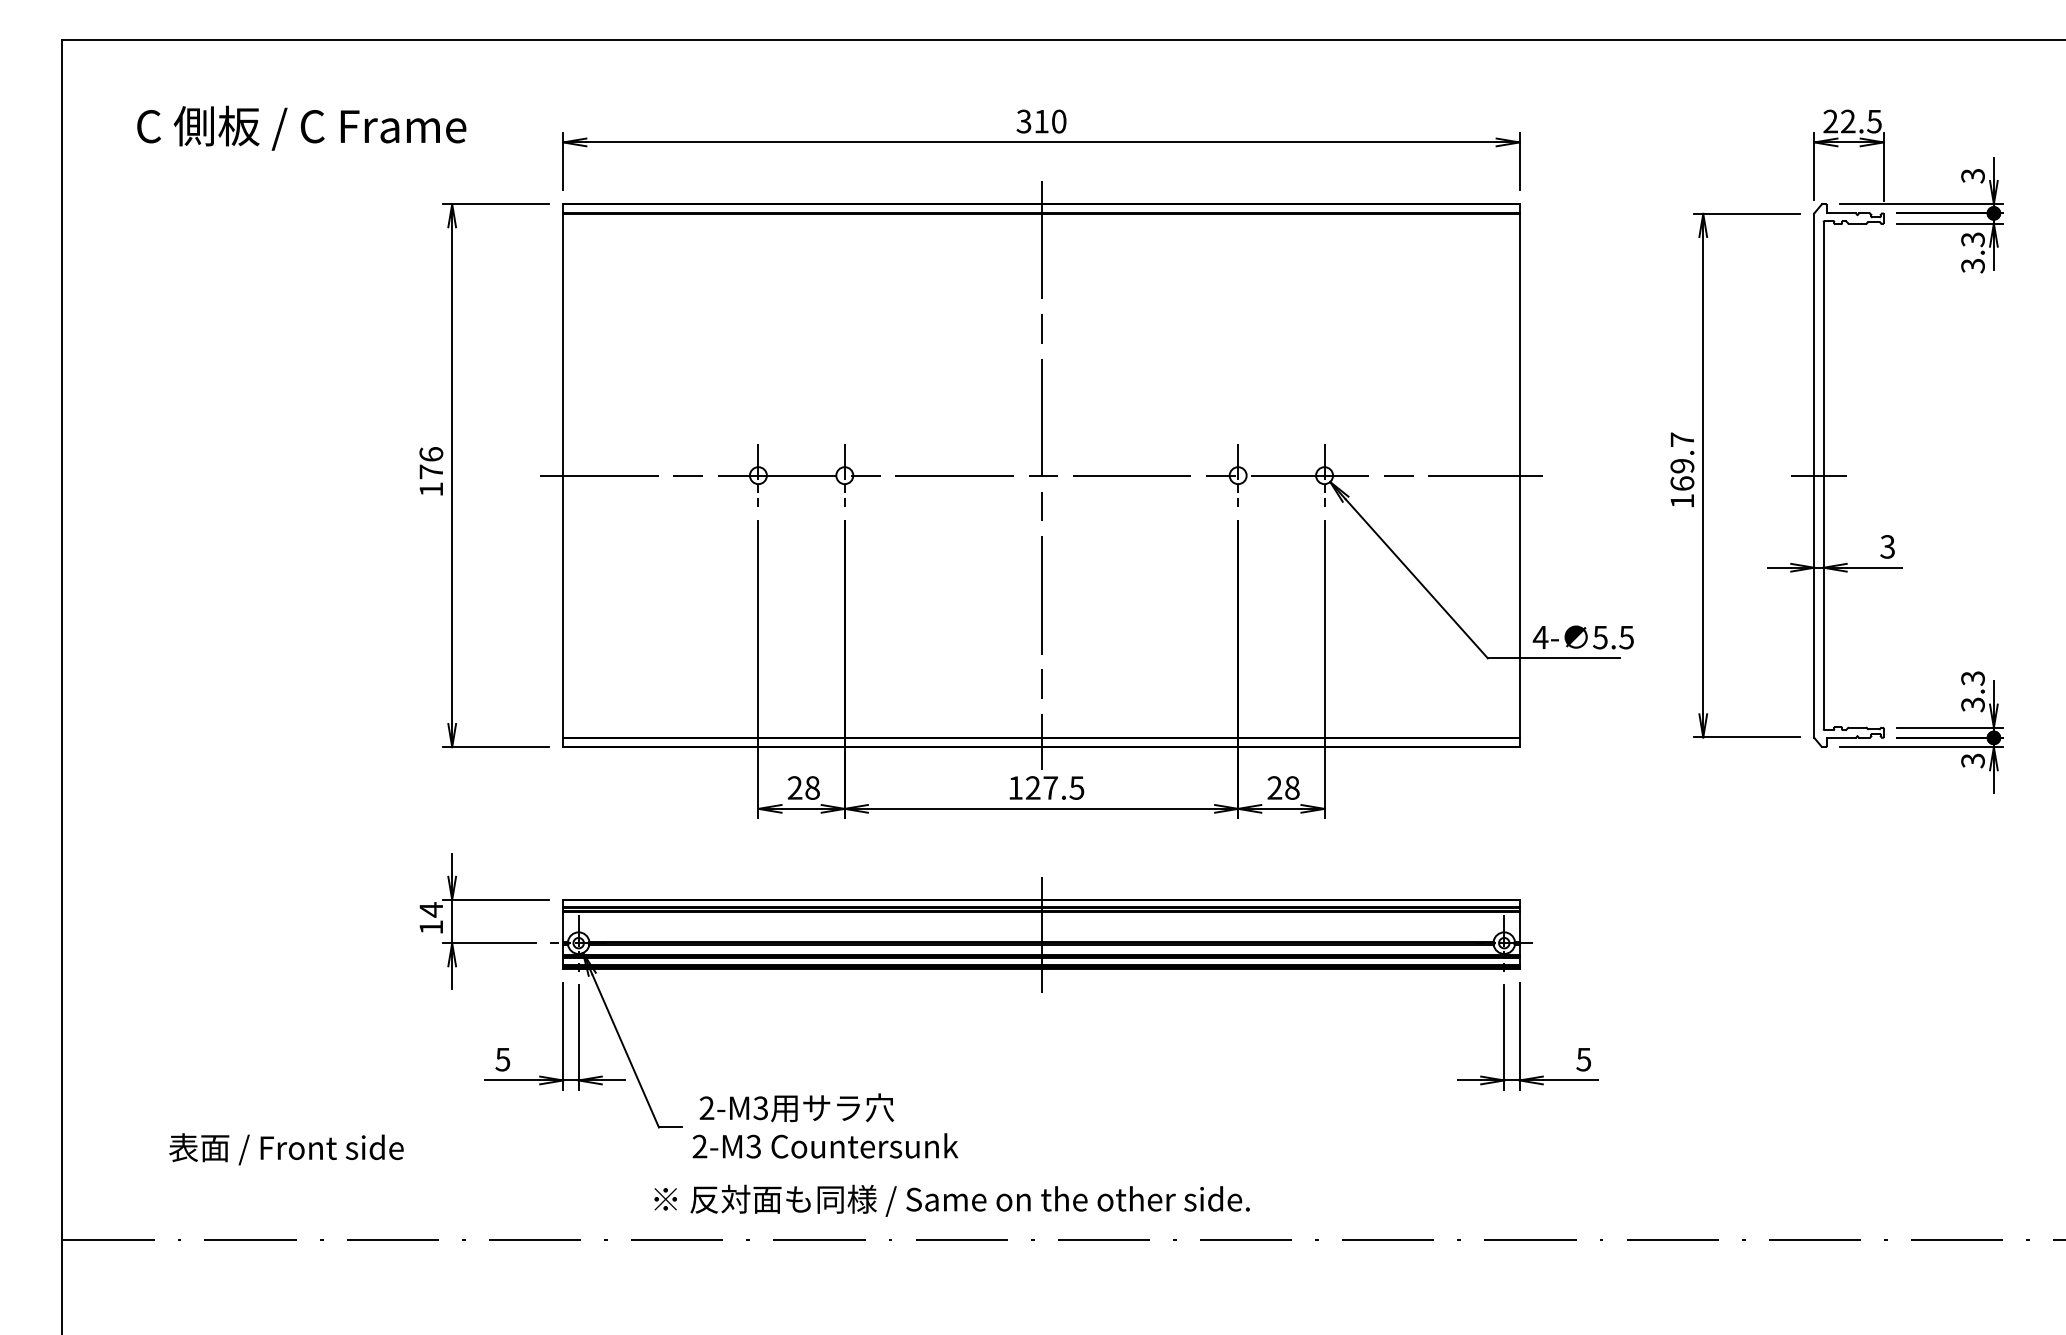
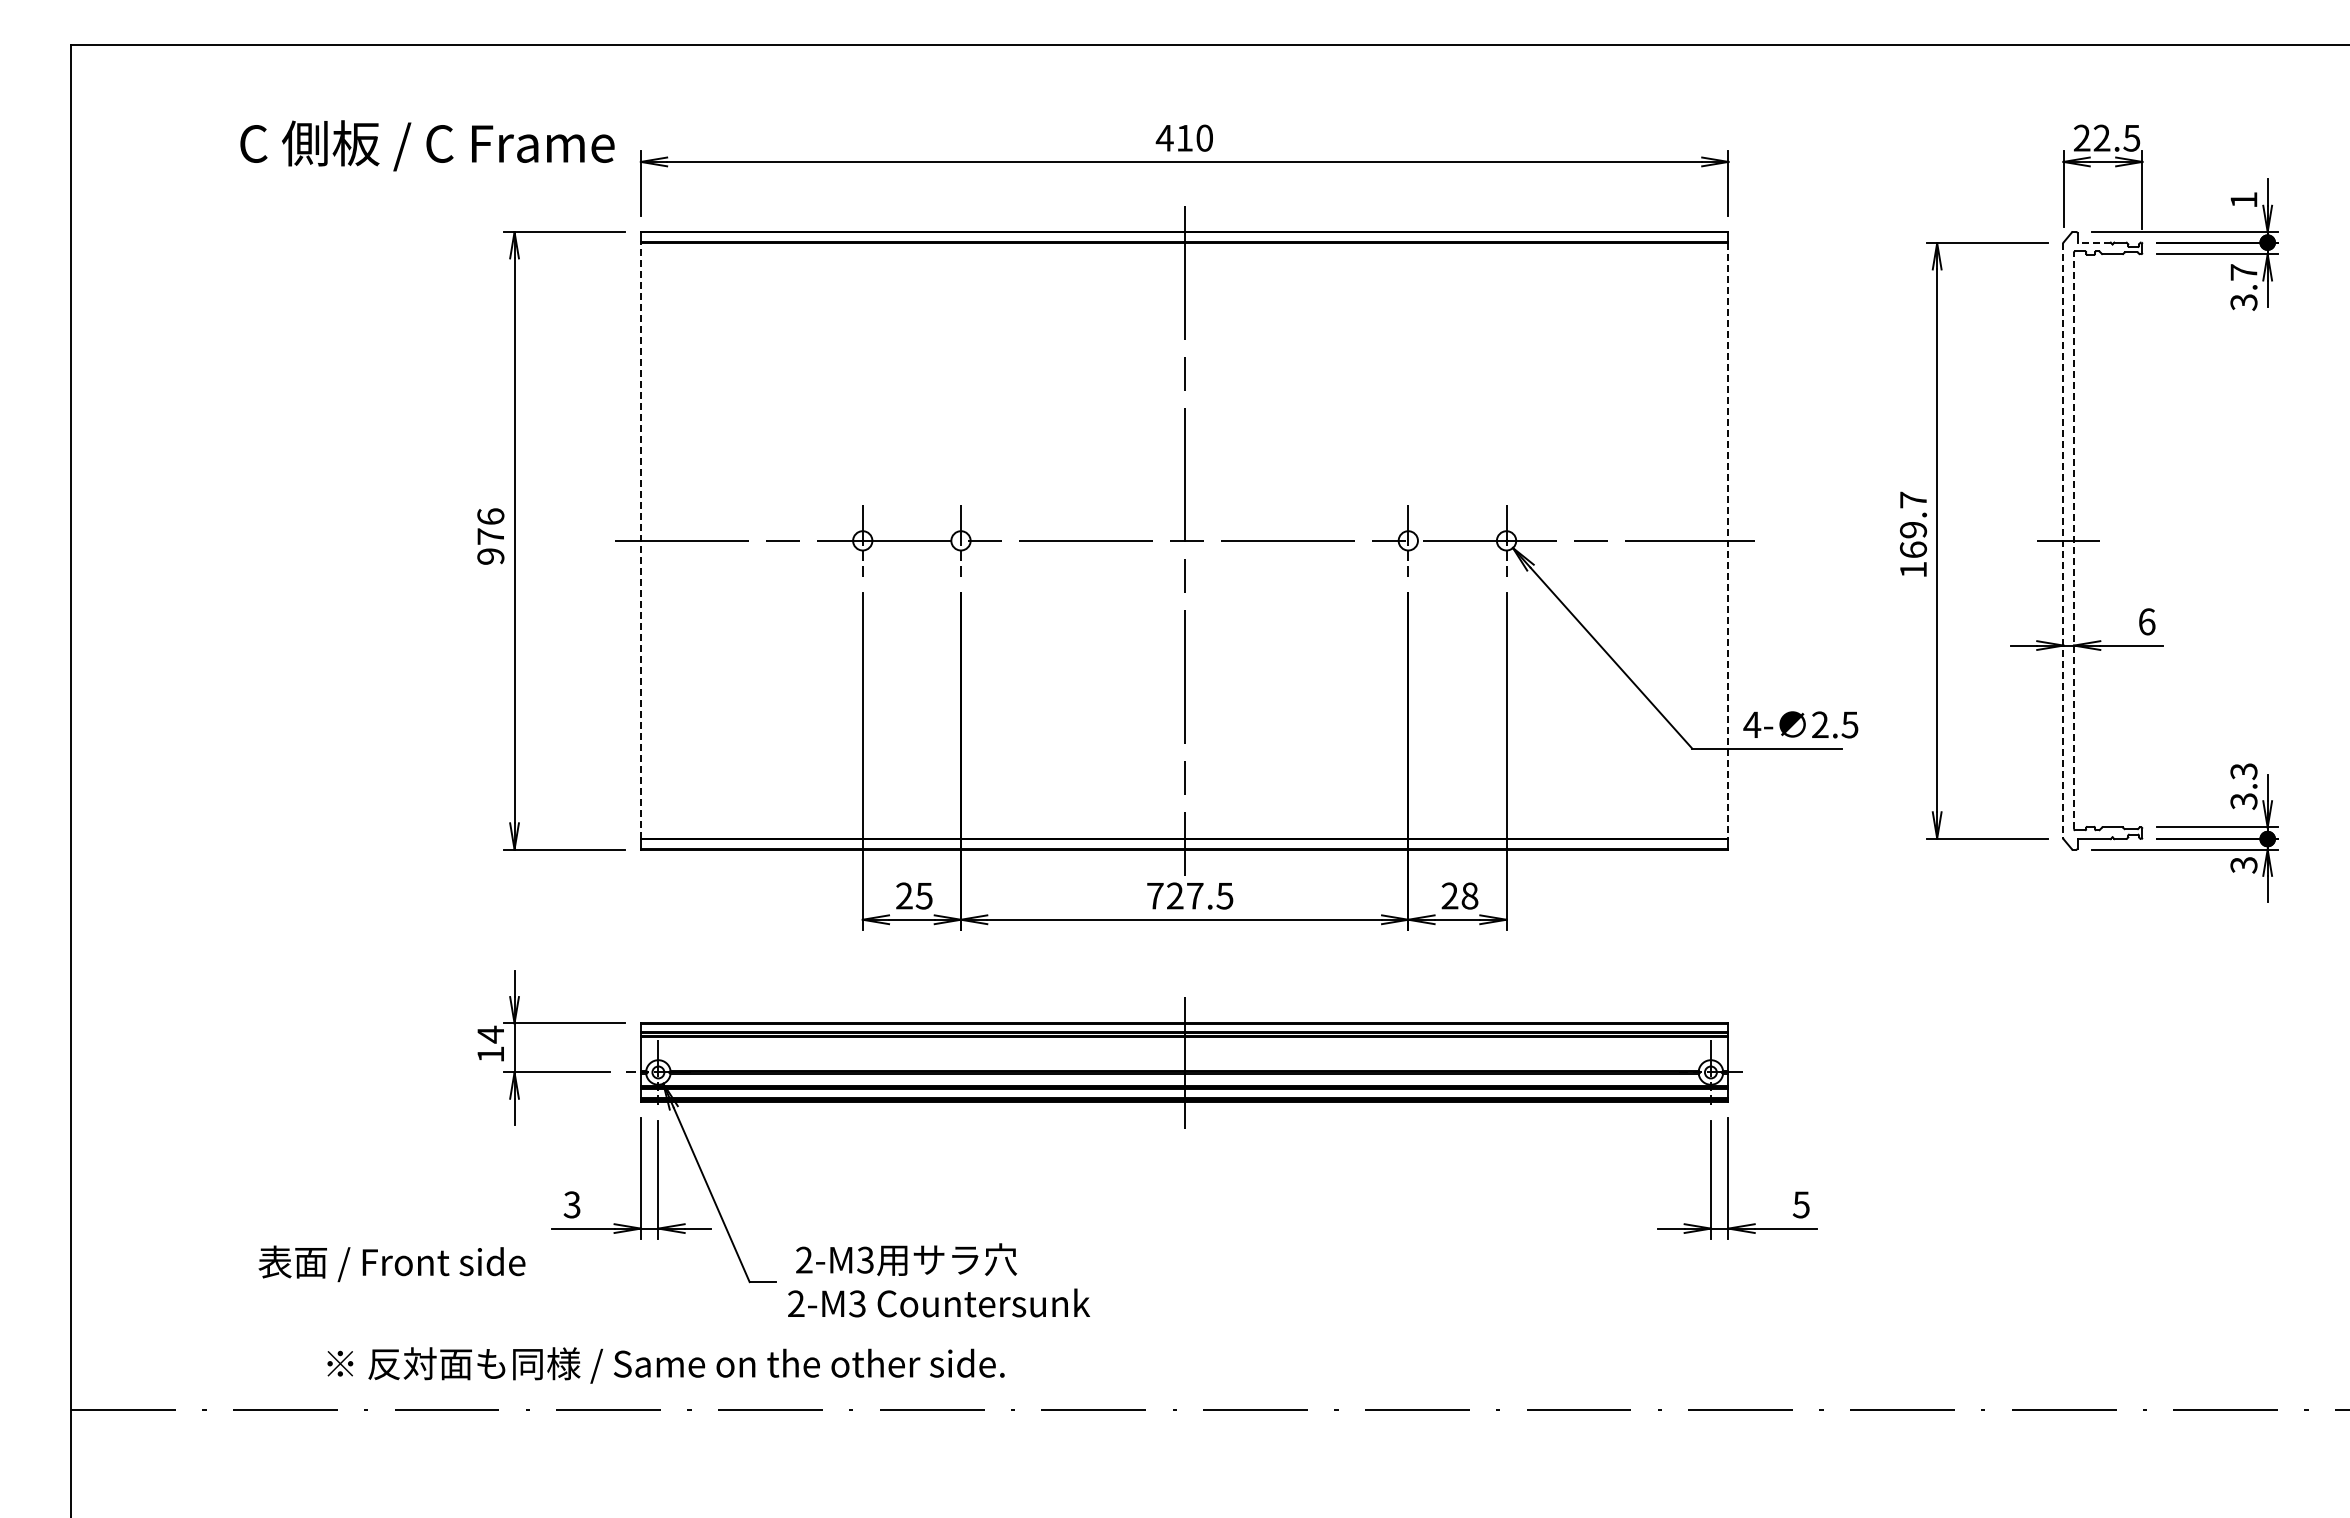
text: (1023, 120) -> (1164, 137), 310 -> 410
text: (301, 127) -> (427, 145), moved
text: (1972, 176) -> (2243, 200), 3 -> 1
line: (1841, 213) -> (2094, 242), solid -> dashed
text: (1972, 239) -> (2243, 272), 3.3 -> 3.7
line: (562, 475) -> (640, 540), solid -> dashed
line: (1519, 475) -> (1728, 540), solid -> dashed
line: (1814, 475) -> (2063, 540), solid -> dashed
line: (1824, 475) -> (2074, 540), solid -> dashed
text: (431, 489) -> (490, 556), 176 -> 976
text: (1887, 546) -> (2146, 621), 3 -> 6
text: (1599, 637) -> (1819, 724), 5.5 -> 2.5
text: (811, 787) -> (923, 895), 28 -> 25
text: (1015, 788) -> (1155, 896), 127.5 -> 727.5
text: (503, 1059) -> (572, 1204), 5 -> 3
text: (285, 1148) -> (391, 1263), moved
text: (951, 1200) -> (665, 1365), moved

